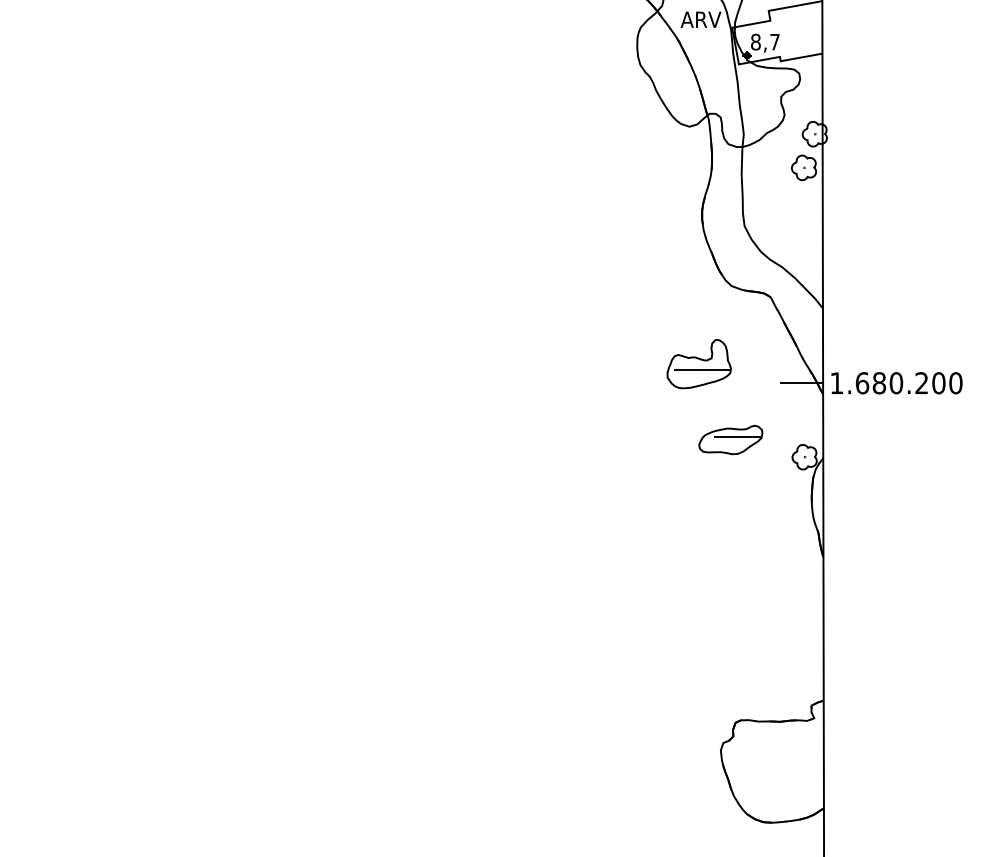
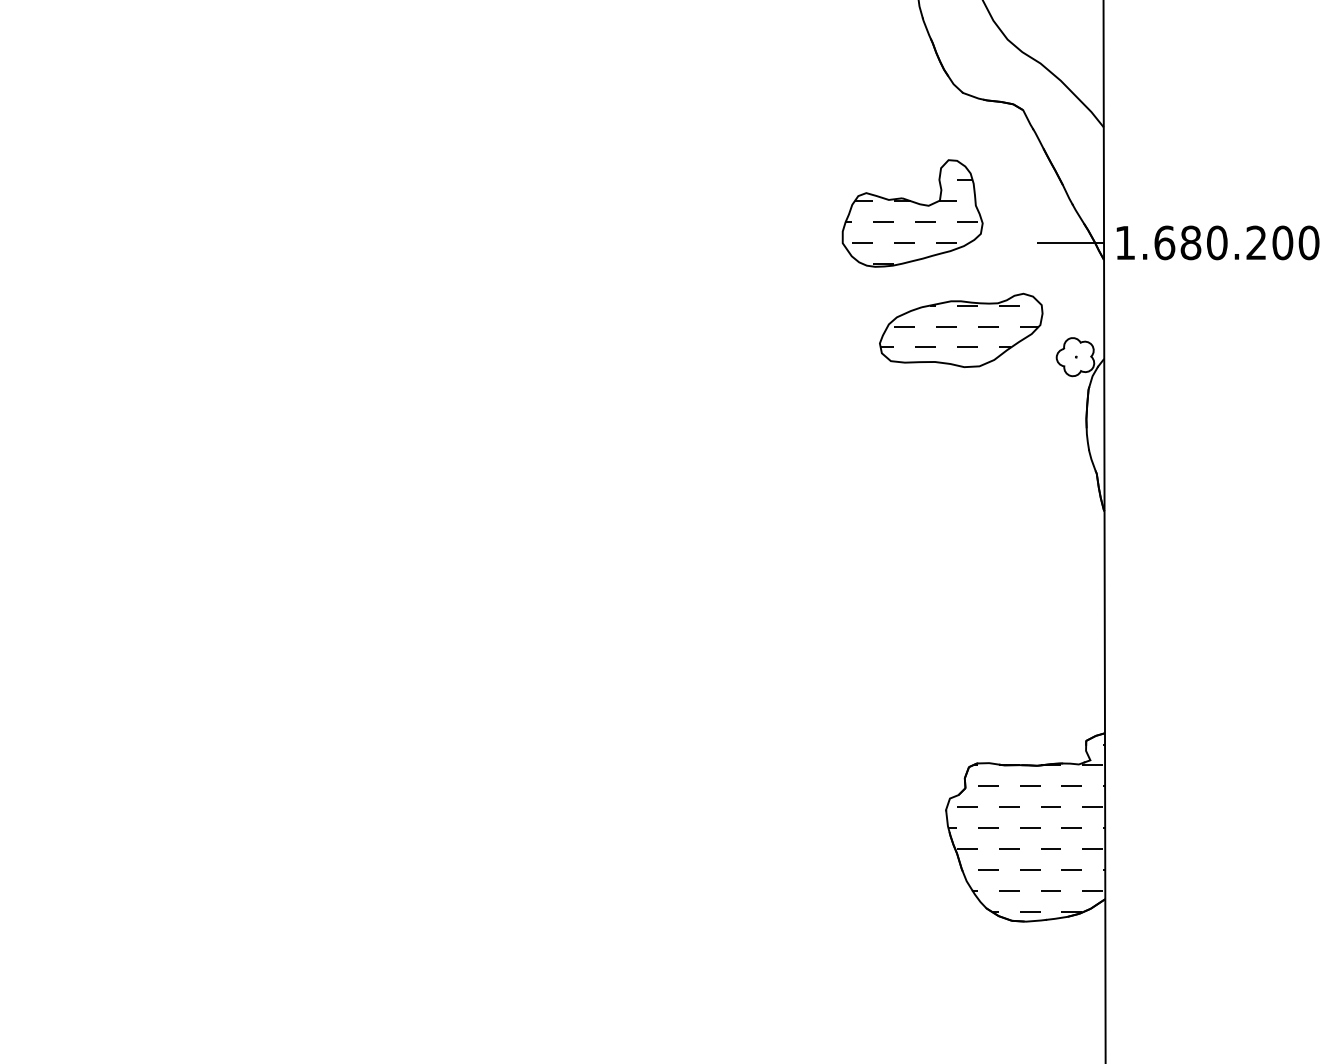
part: (699, 363) -> (913, 212), size x1.43
part: (730, 439) -> (960, 329), size x1.67
hatch: (772, 762) -> (1025, 828), added

